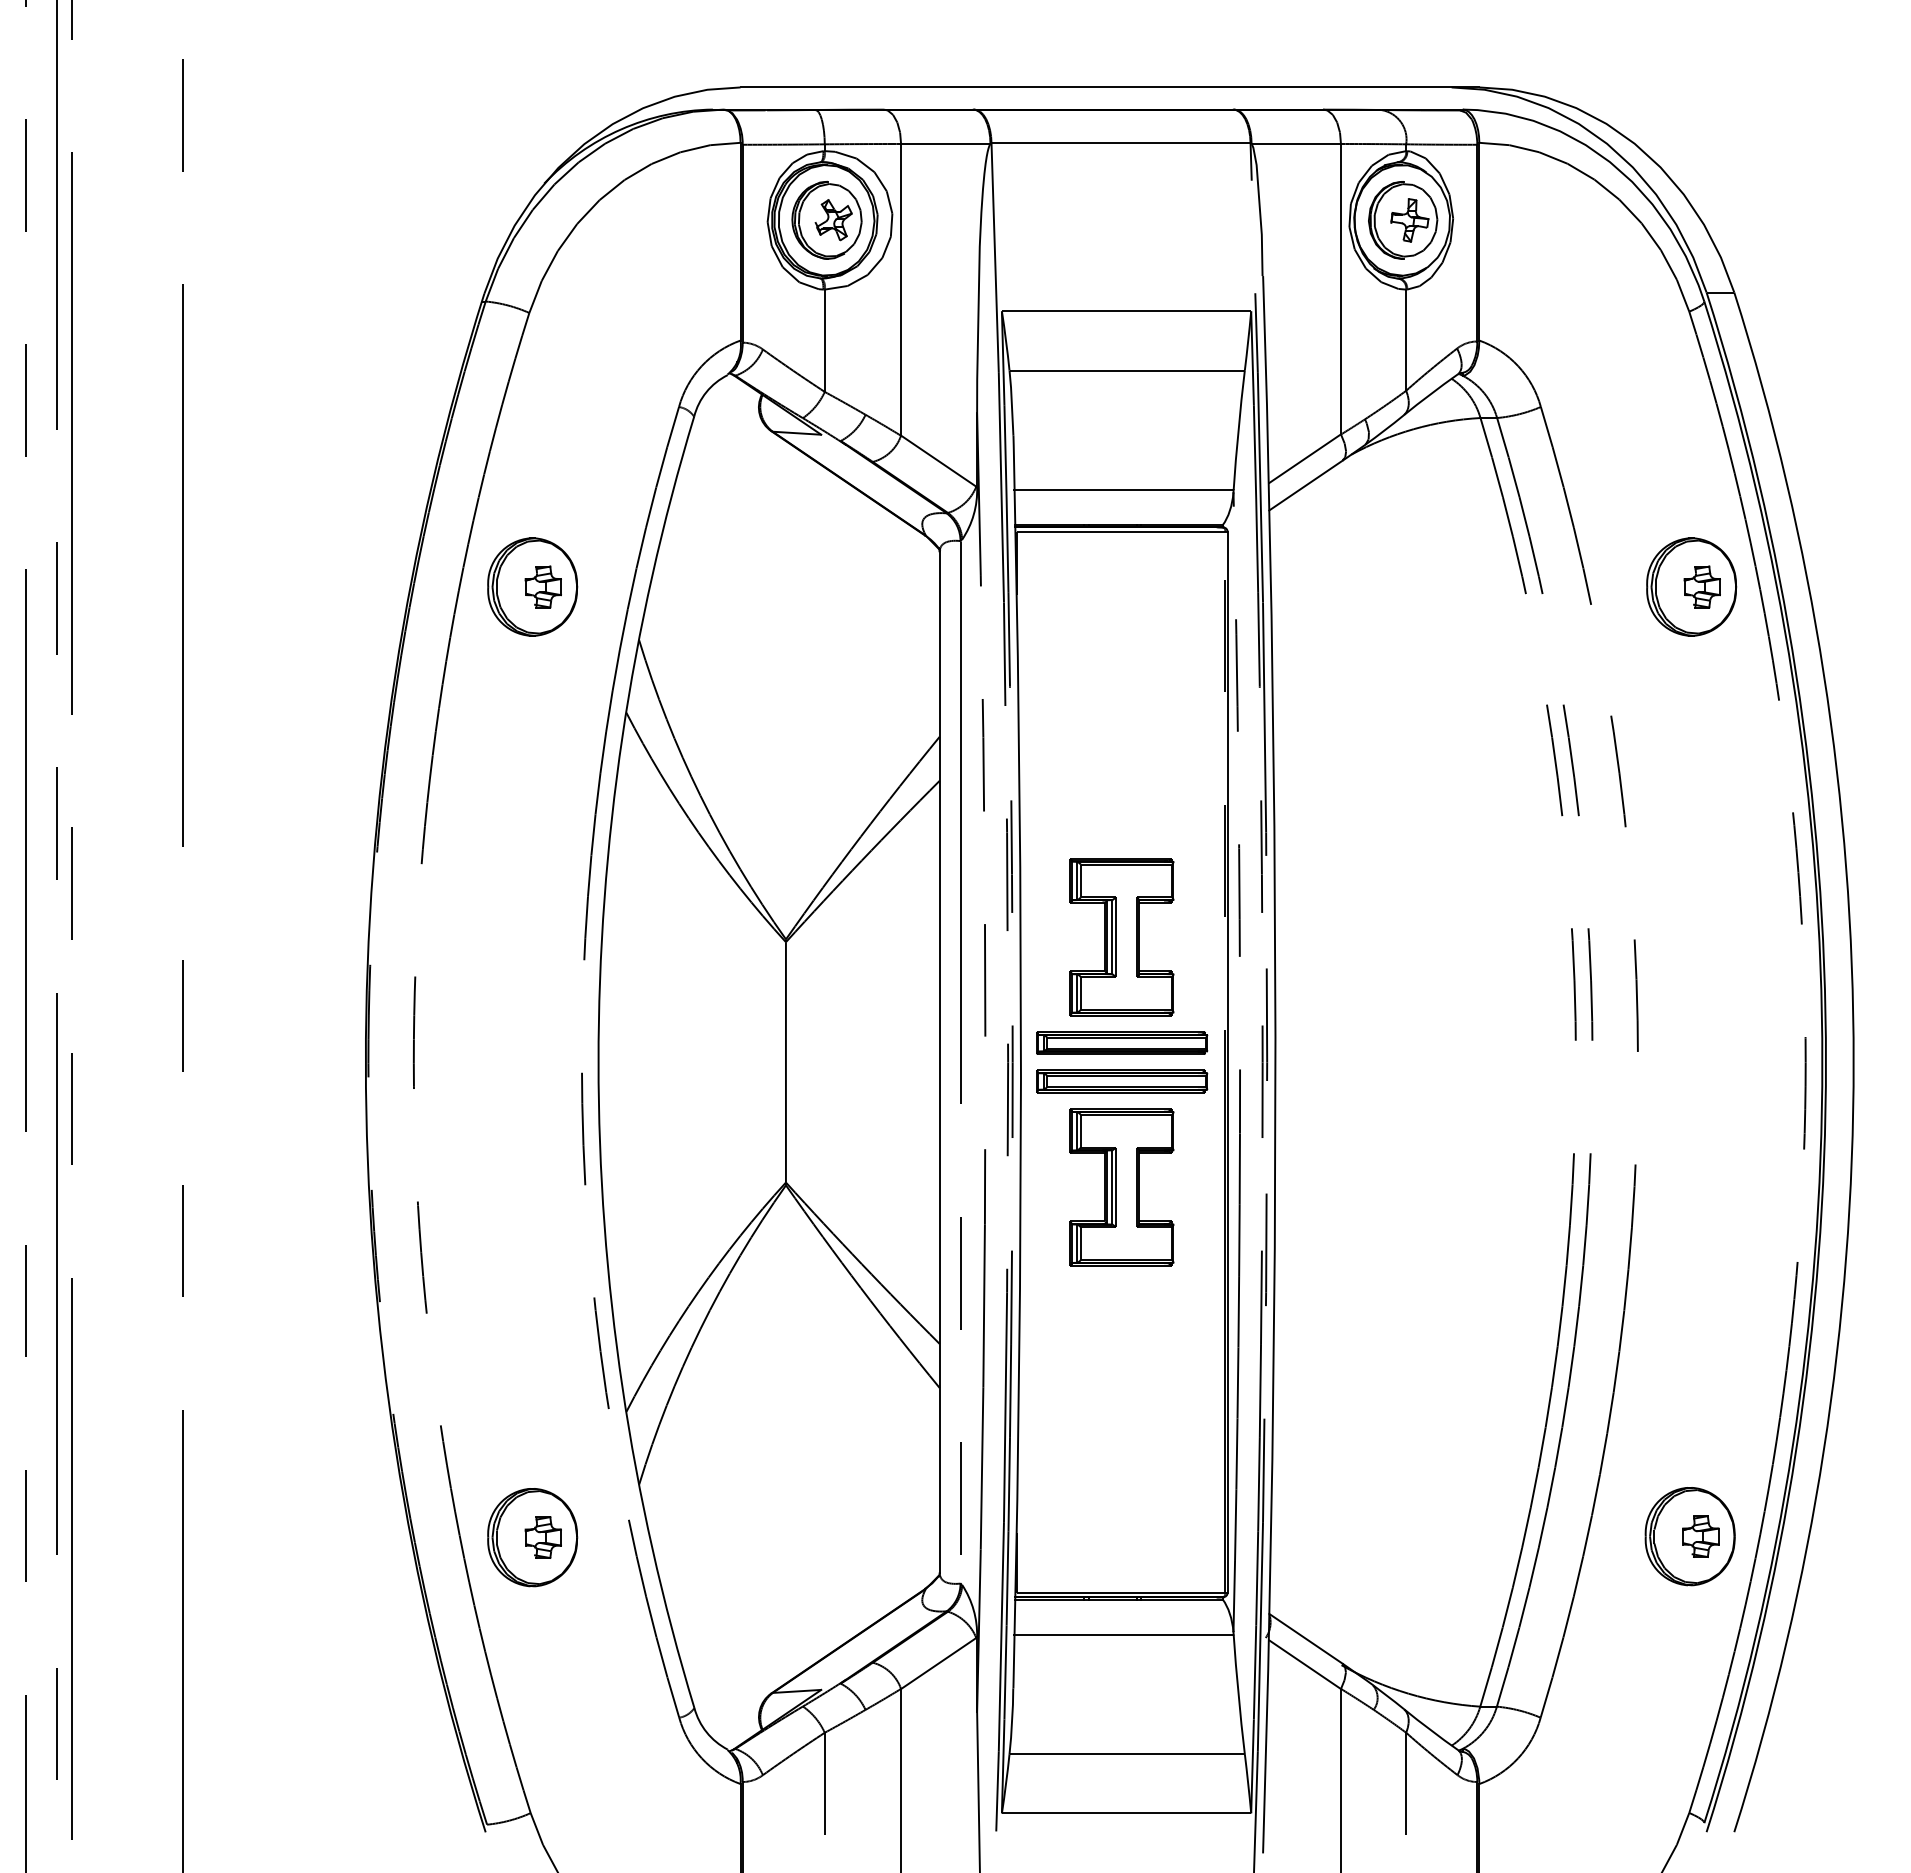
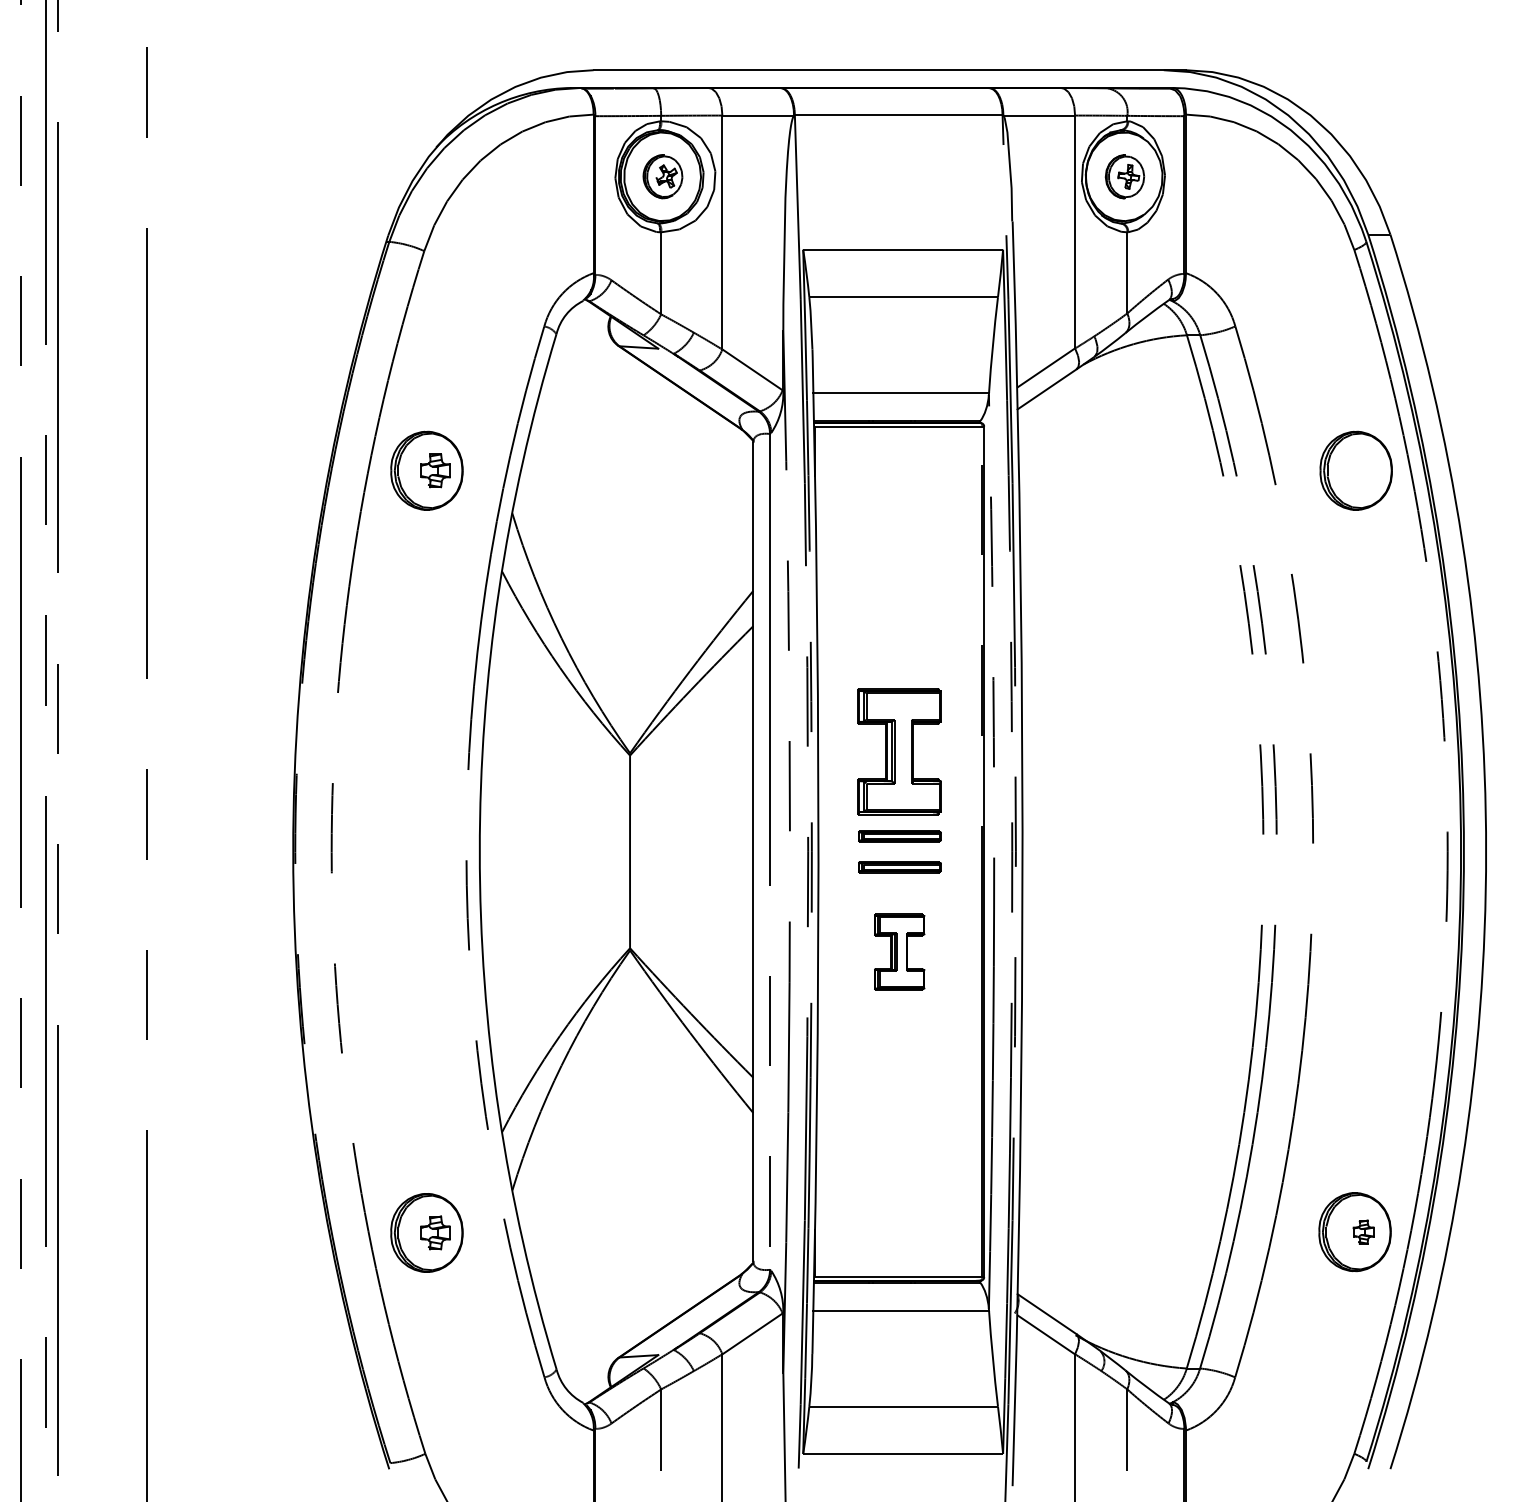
part: (826, 219) -> (662, 176), size x0.7
part: (1403, 220) -> (1125, 176), size x0.7
part: (1701, 586) -> (1364, 470), removed
part: (1122, 1042) -> (899, 835), size x0.6
part: (1122, 1081) -> (899, 867), size x0.6
part: (1121, 1187) -> (899, 952), size x0.6
part: (1700, 1536) -> (1363, 1232), size x0.7

